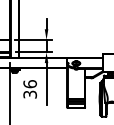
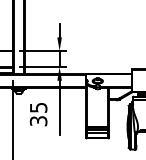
text: (30, 83) -> (38, 107), 36 -> 35

